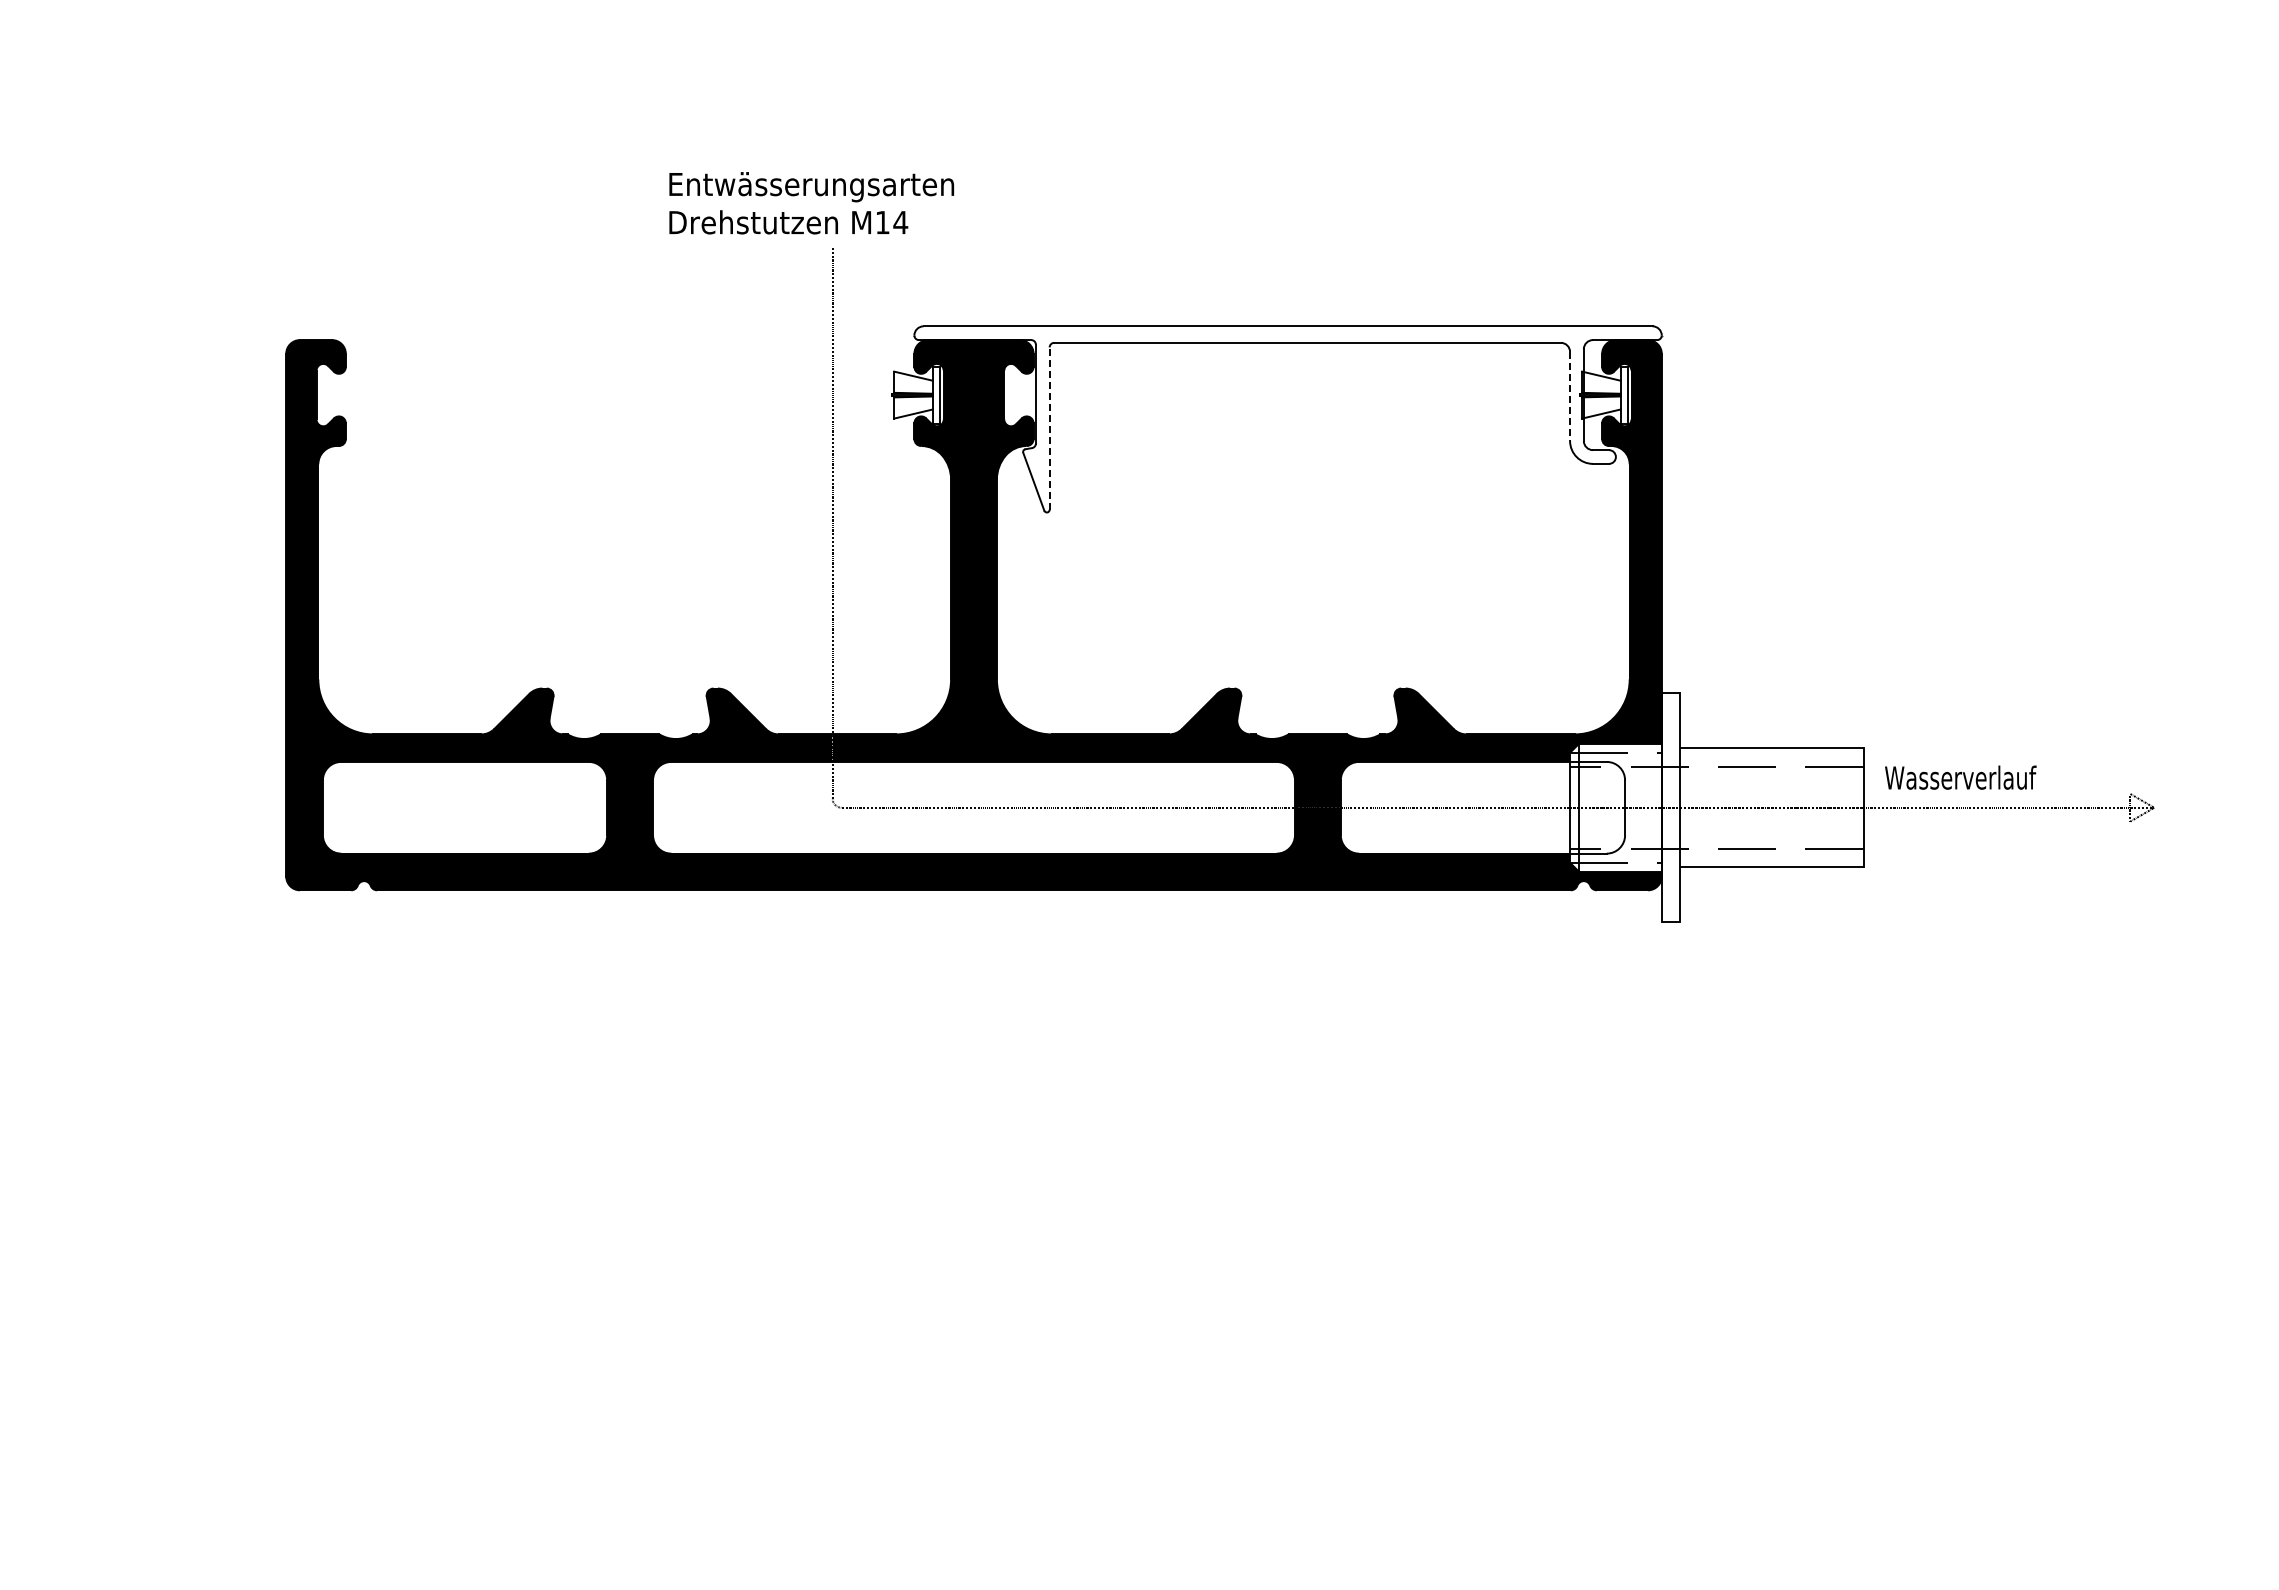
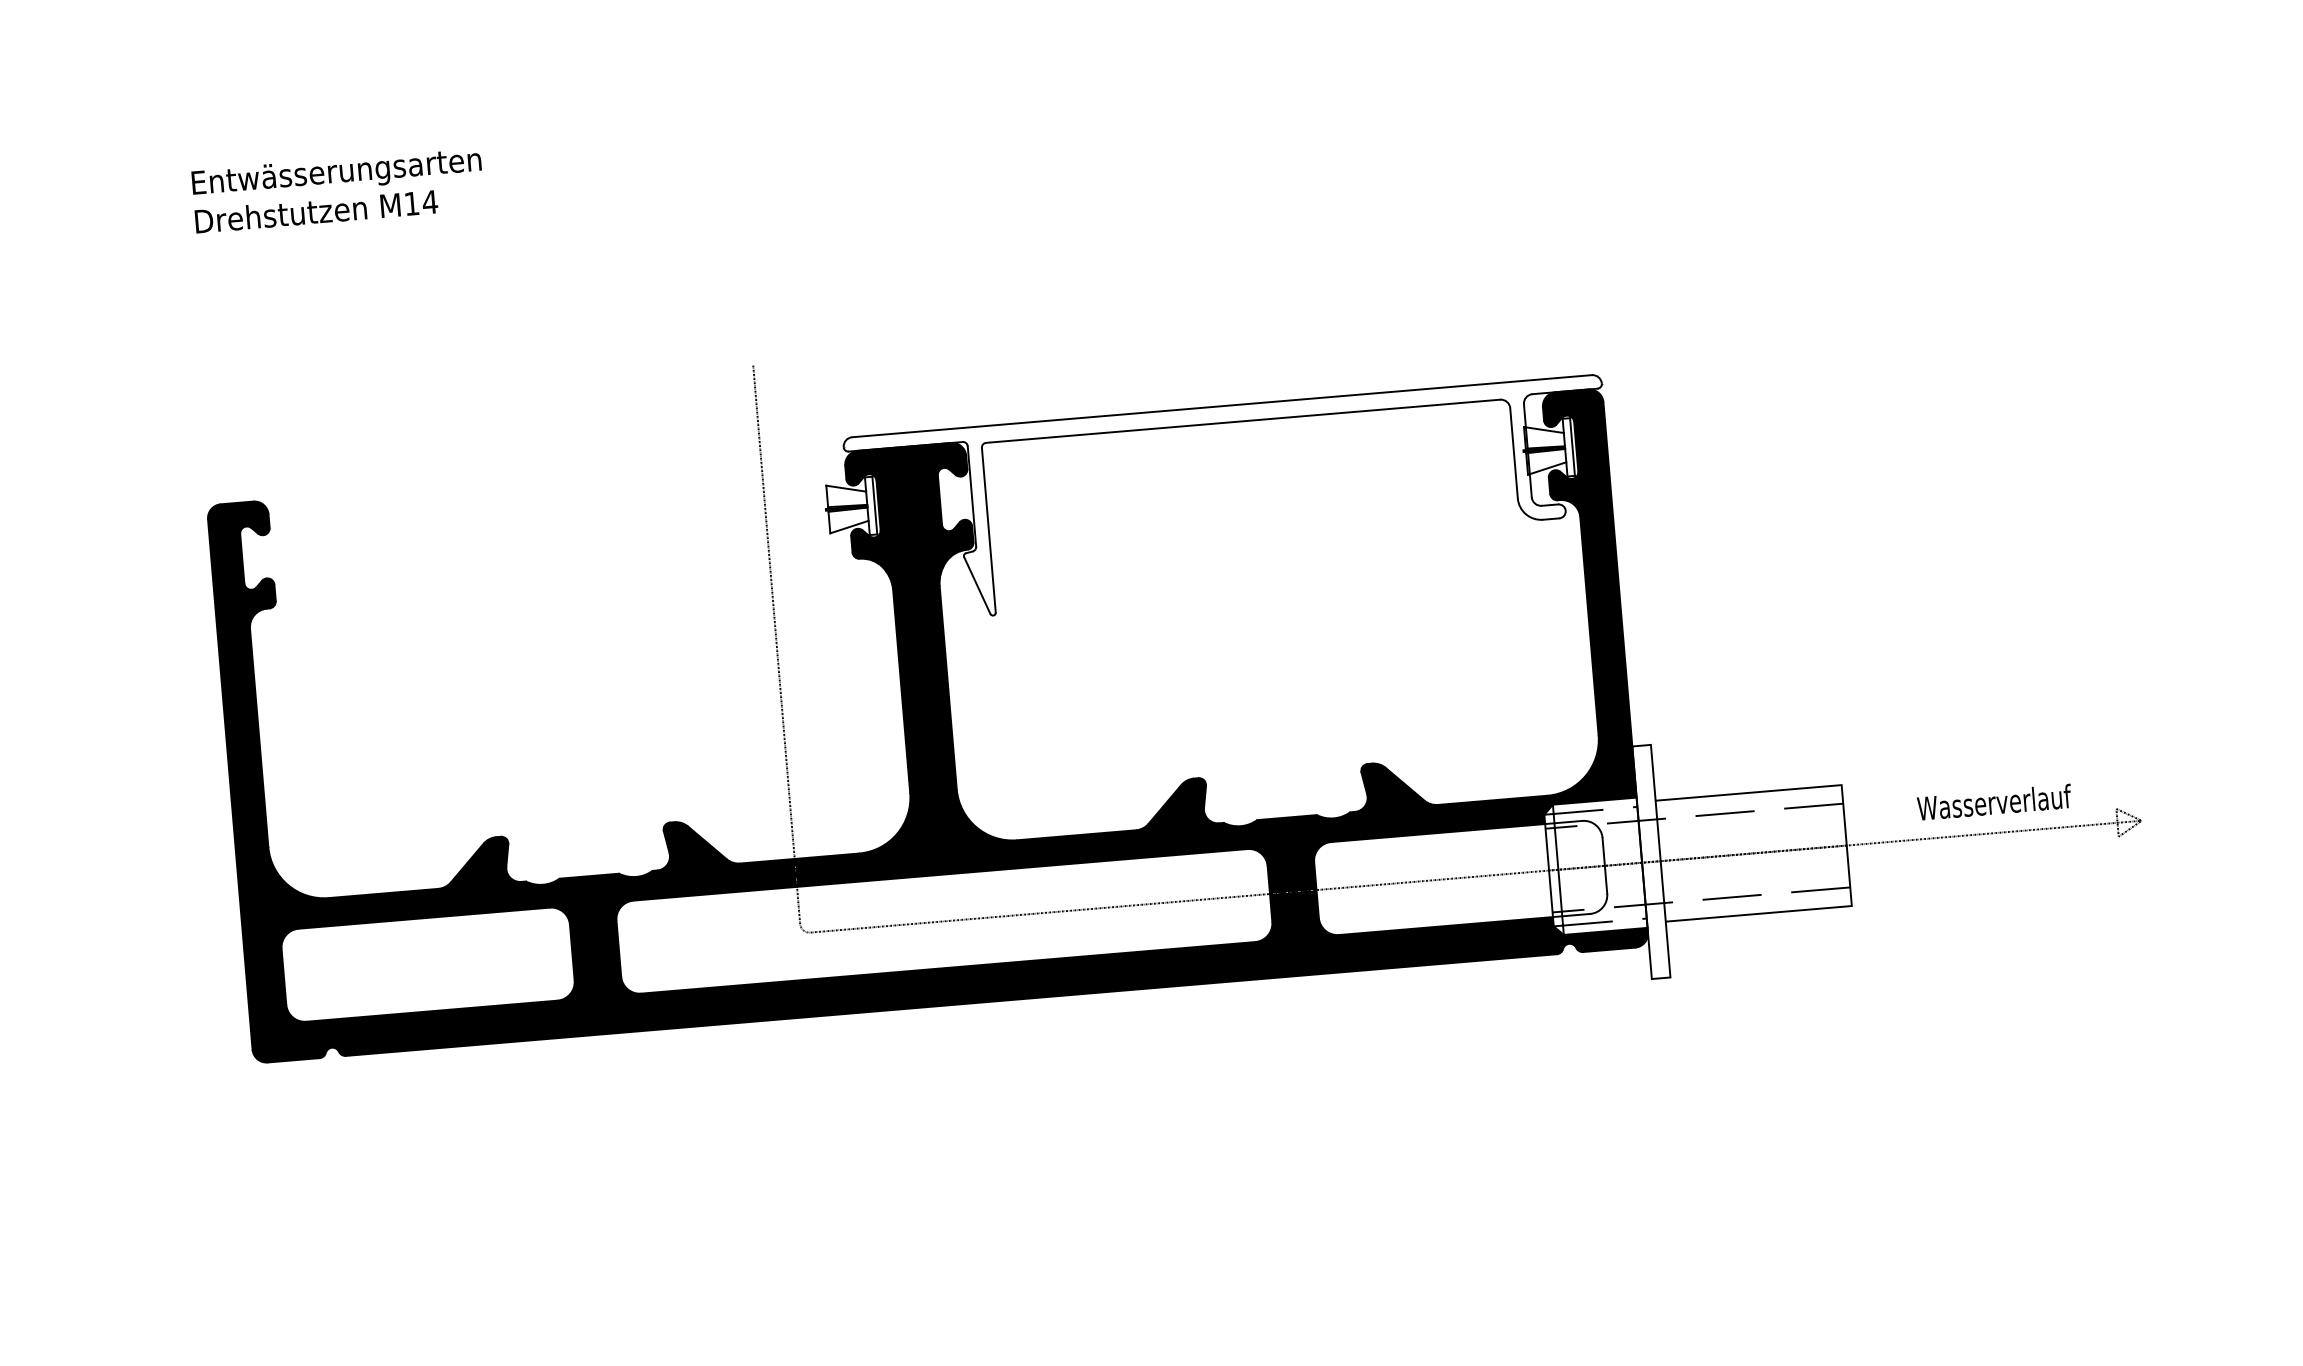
text: (811, 203) -> (338, 190), moved
line: (1570, 397) -> (1514, 454), dashed -> solid
line: (1049, 428) -> (988, 530), dashed -> solid
text: (1960, 777) -> (1994, 802), moved

